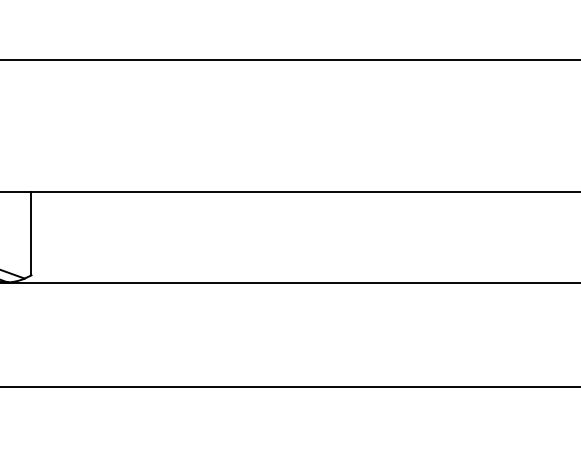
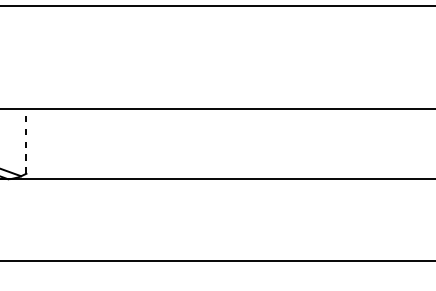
line: (31, 233) -> (26, 141), solid -> dashed

